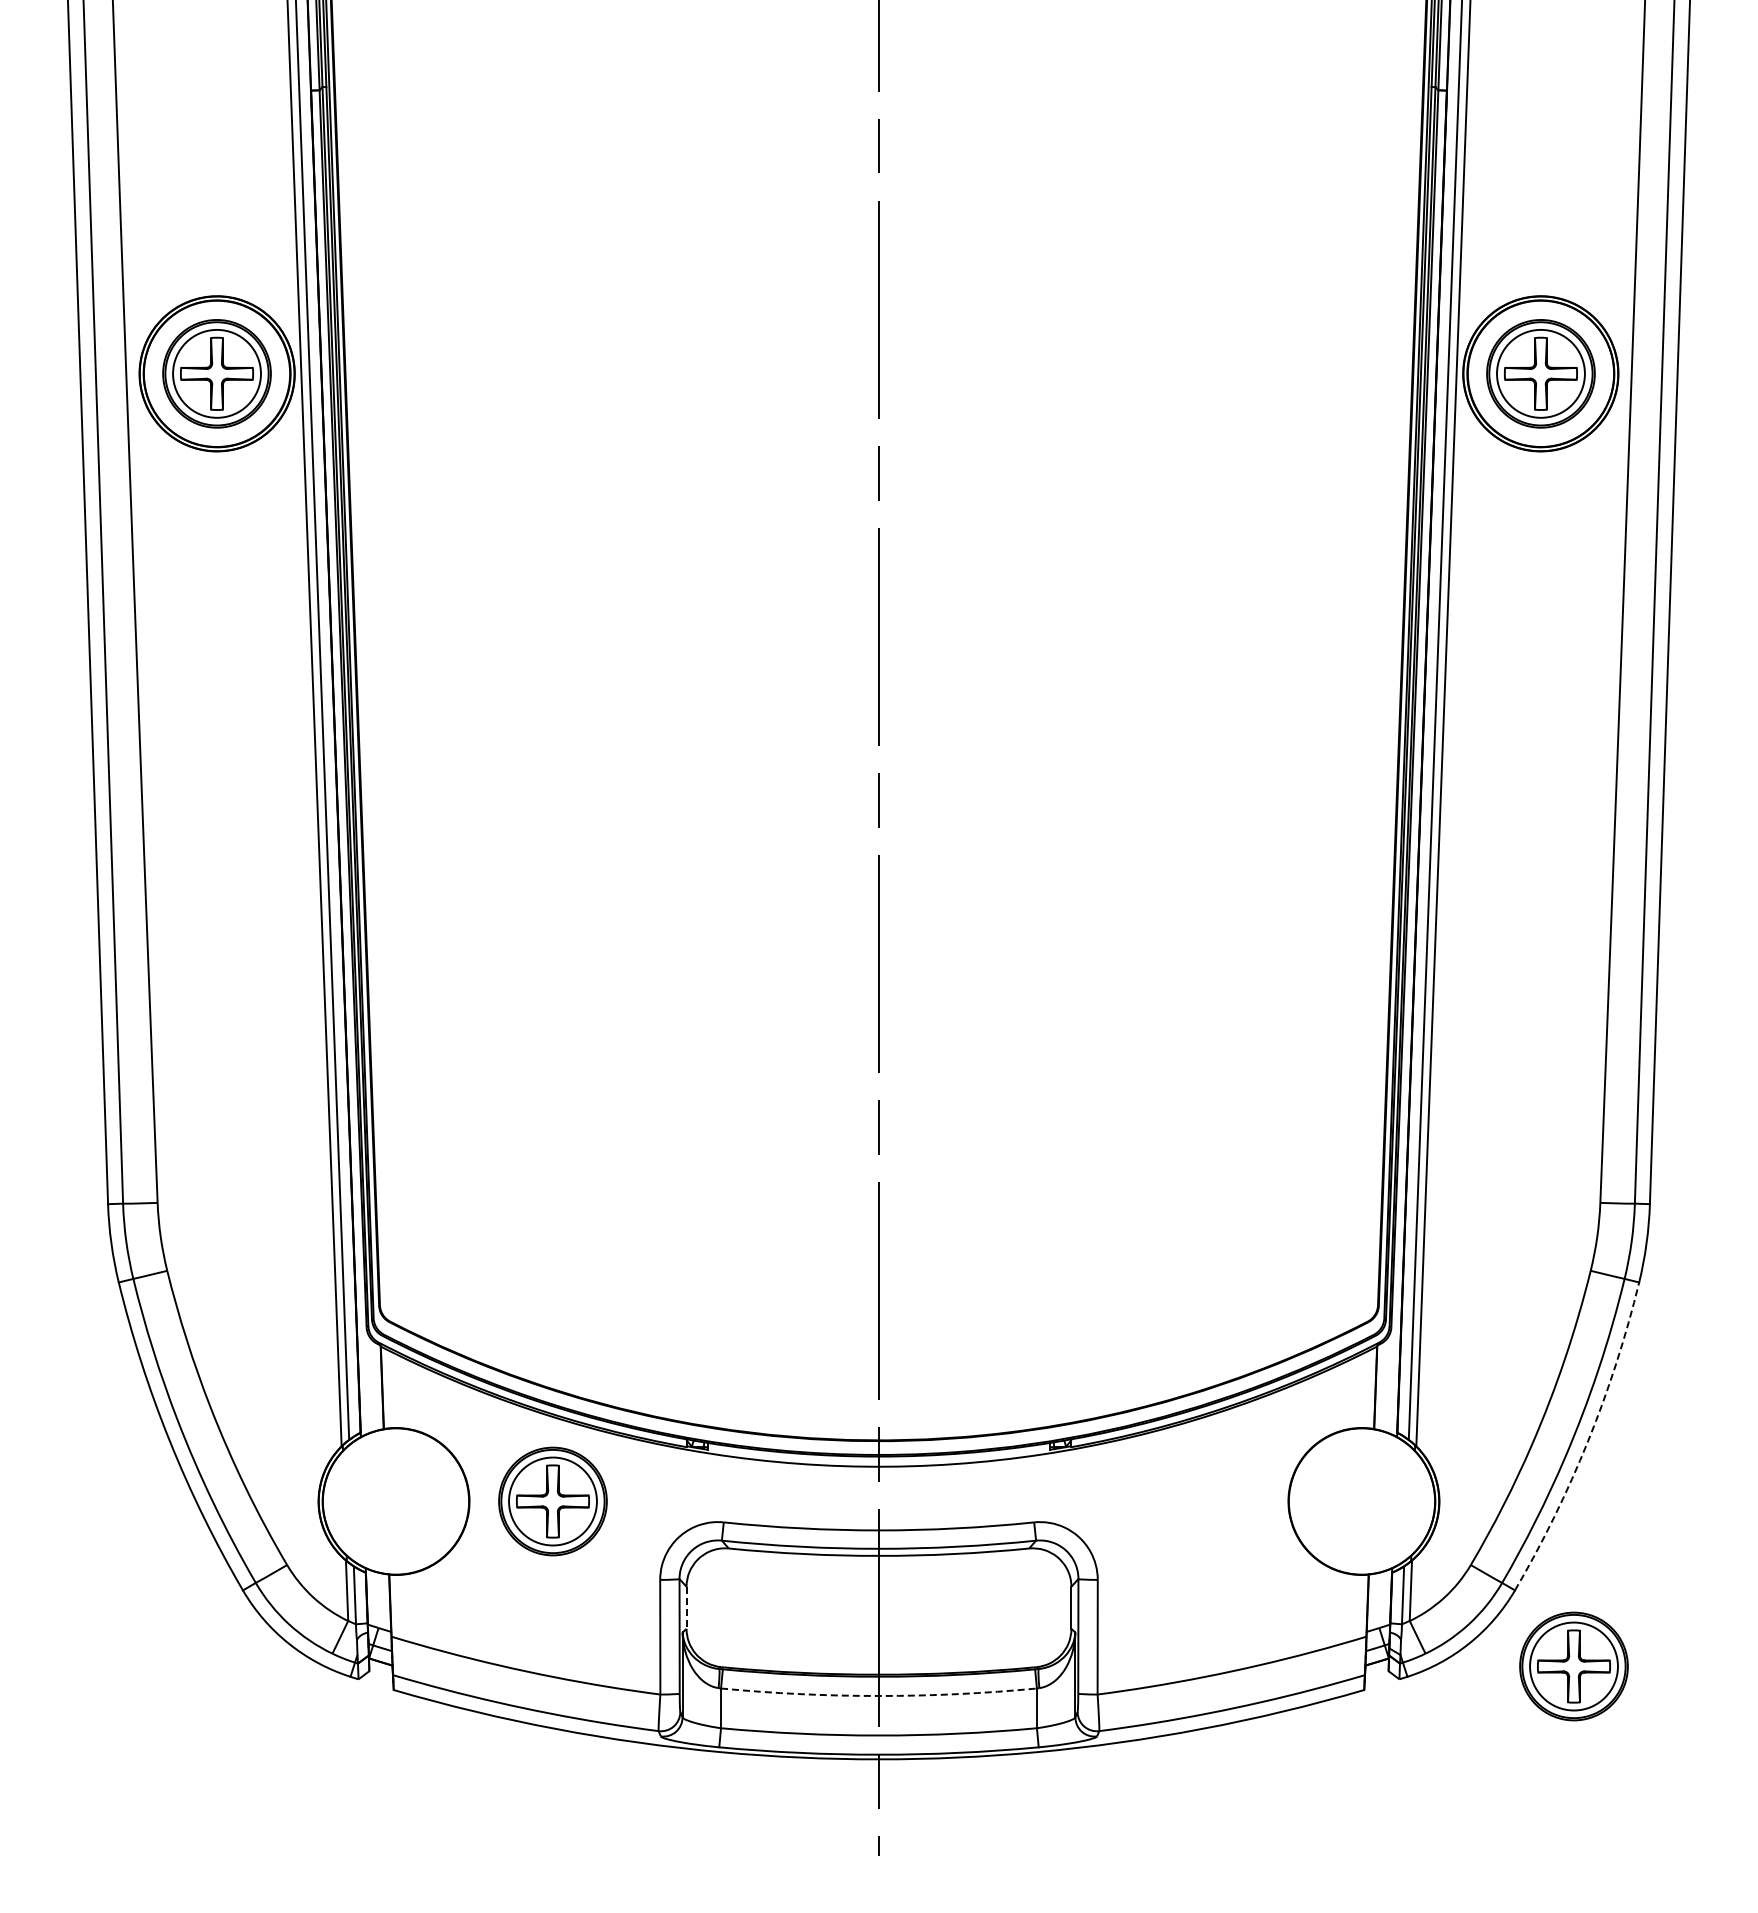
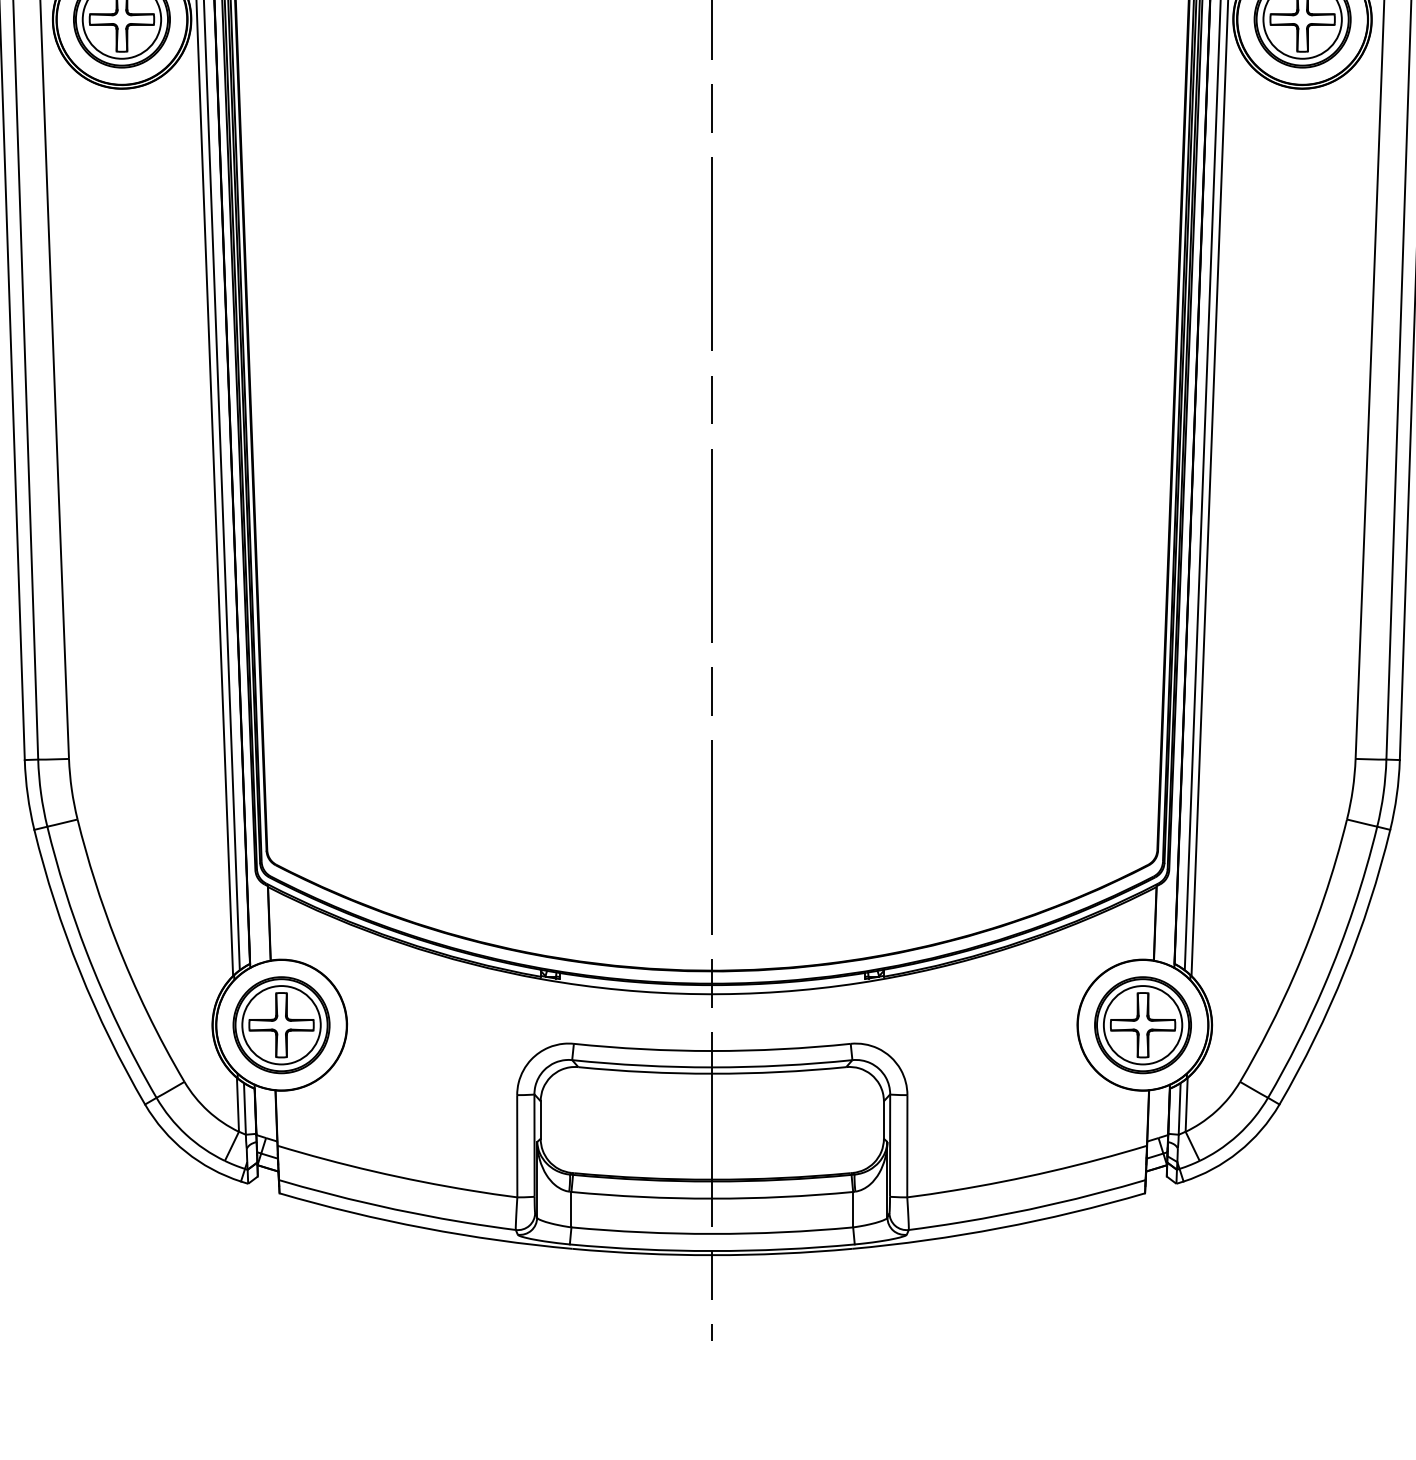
arc: (1588, 1440) -> (1345, 970), dashed -> solid
part: (552, 1501) -> (281, 1025), moved
line: (686, 1608) -> (540, 1120), dashed -> solid
part: (1573, 1666) -> (1142, 1025), moved
arc: (879, 1695) -> (712, 1198), dashed -> solid

